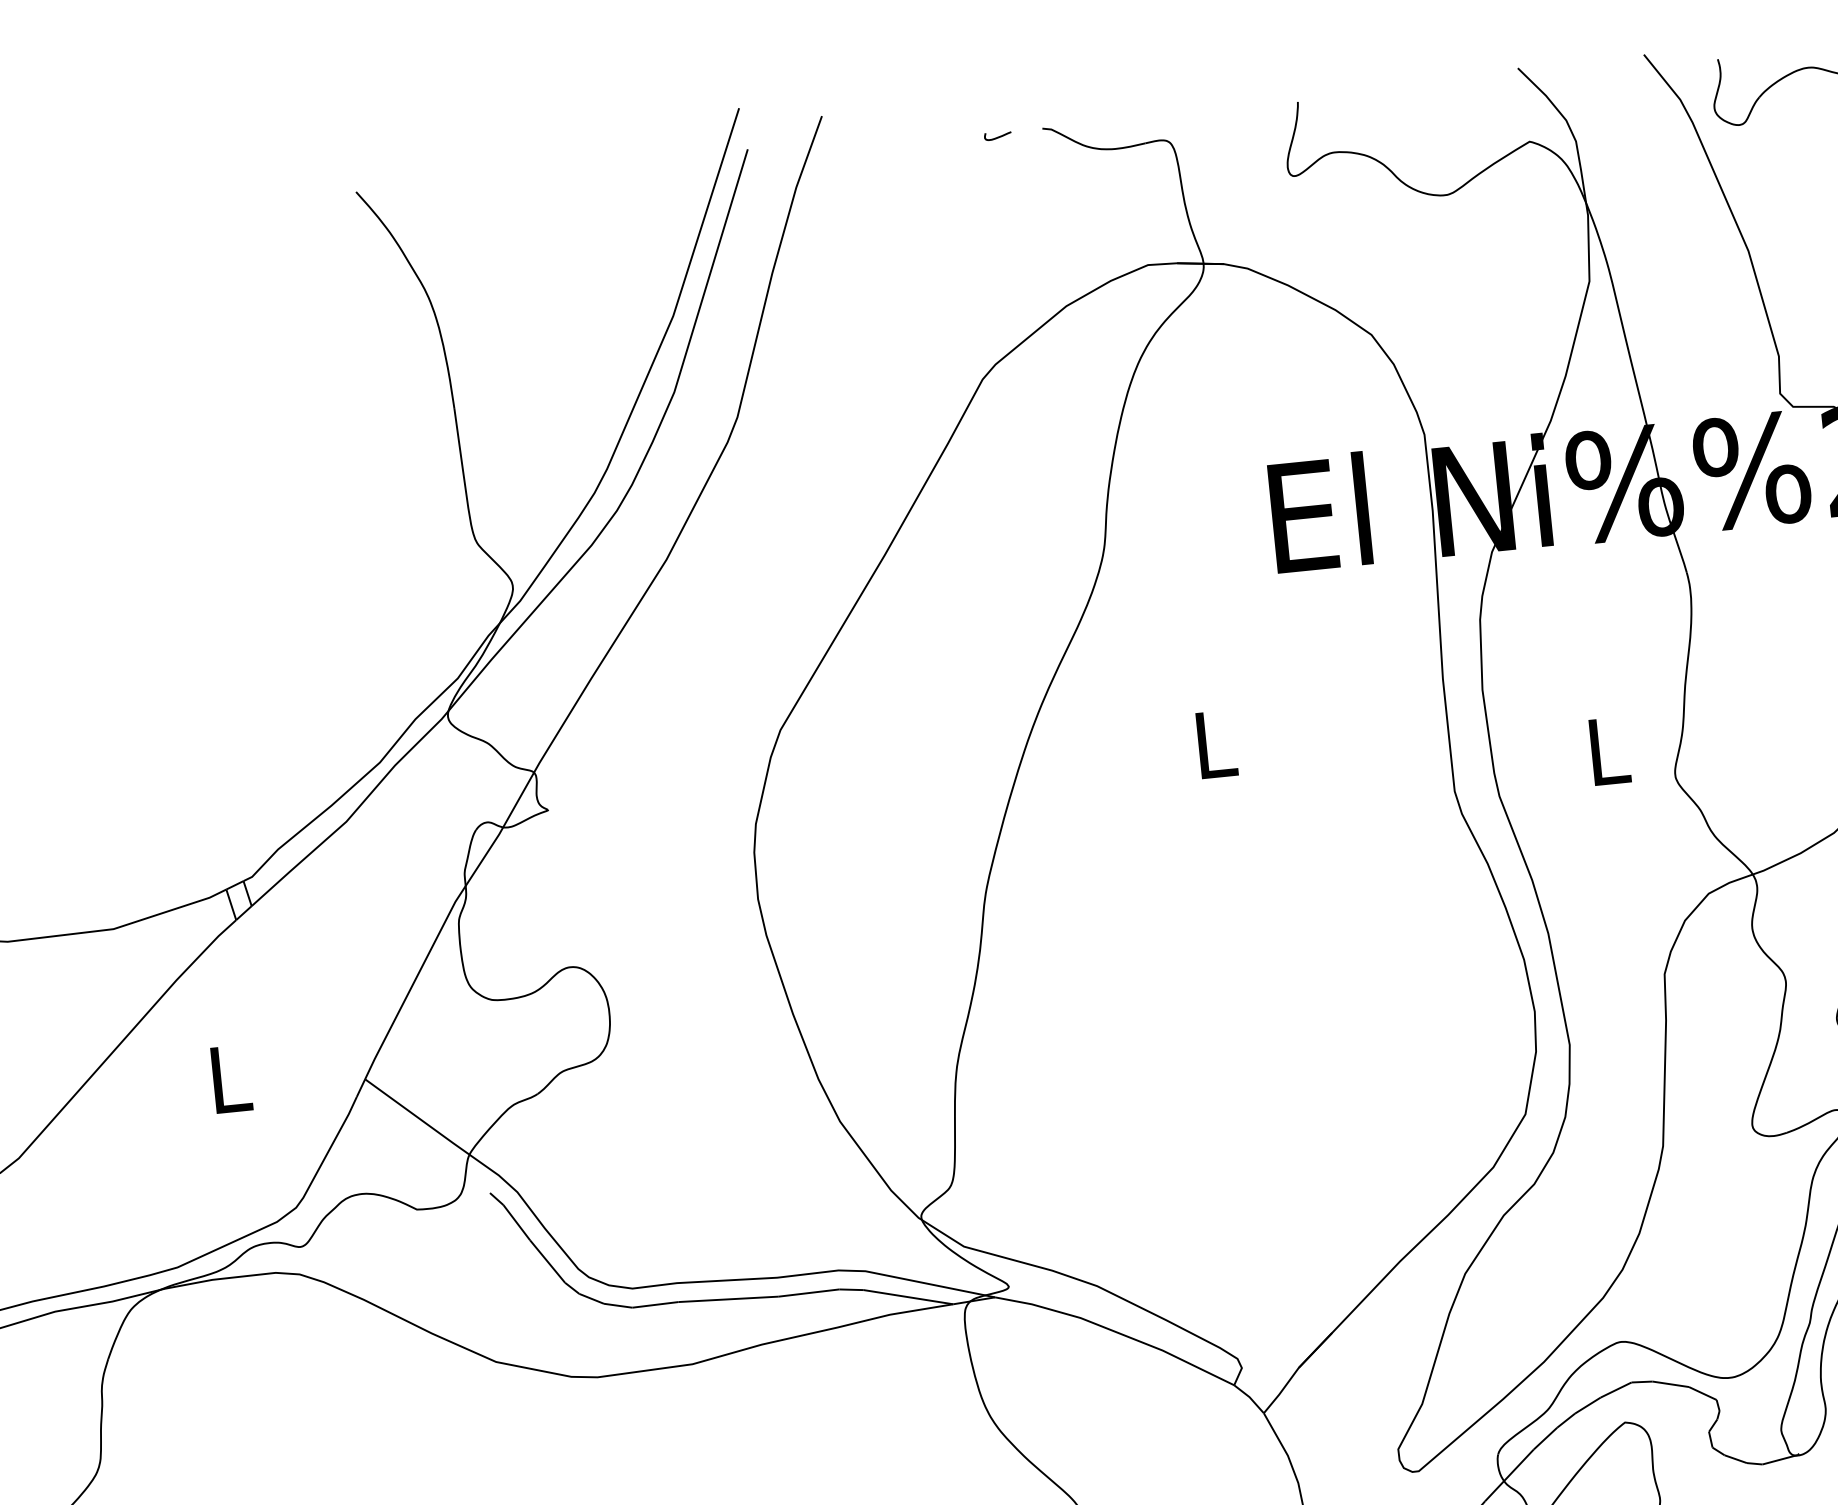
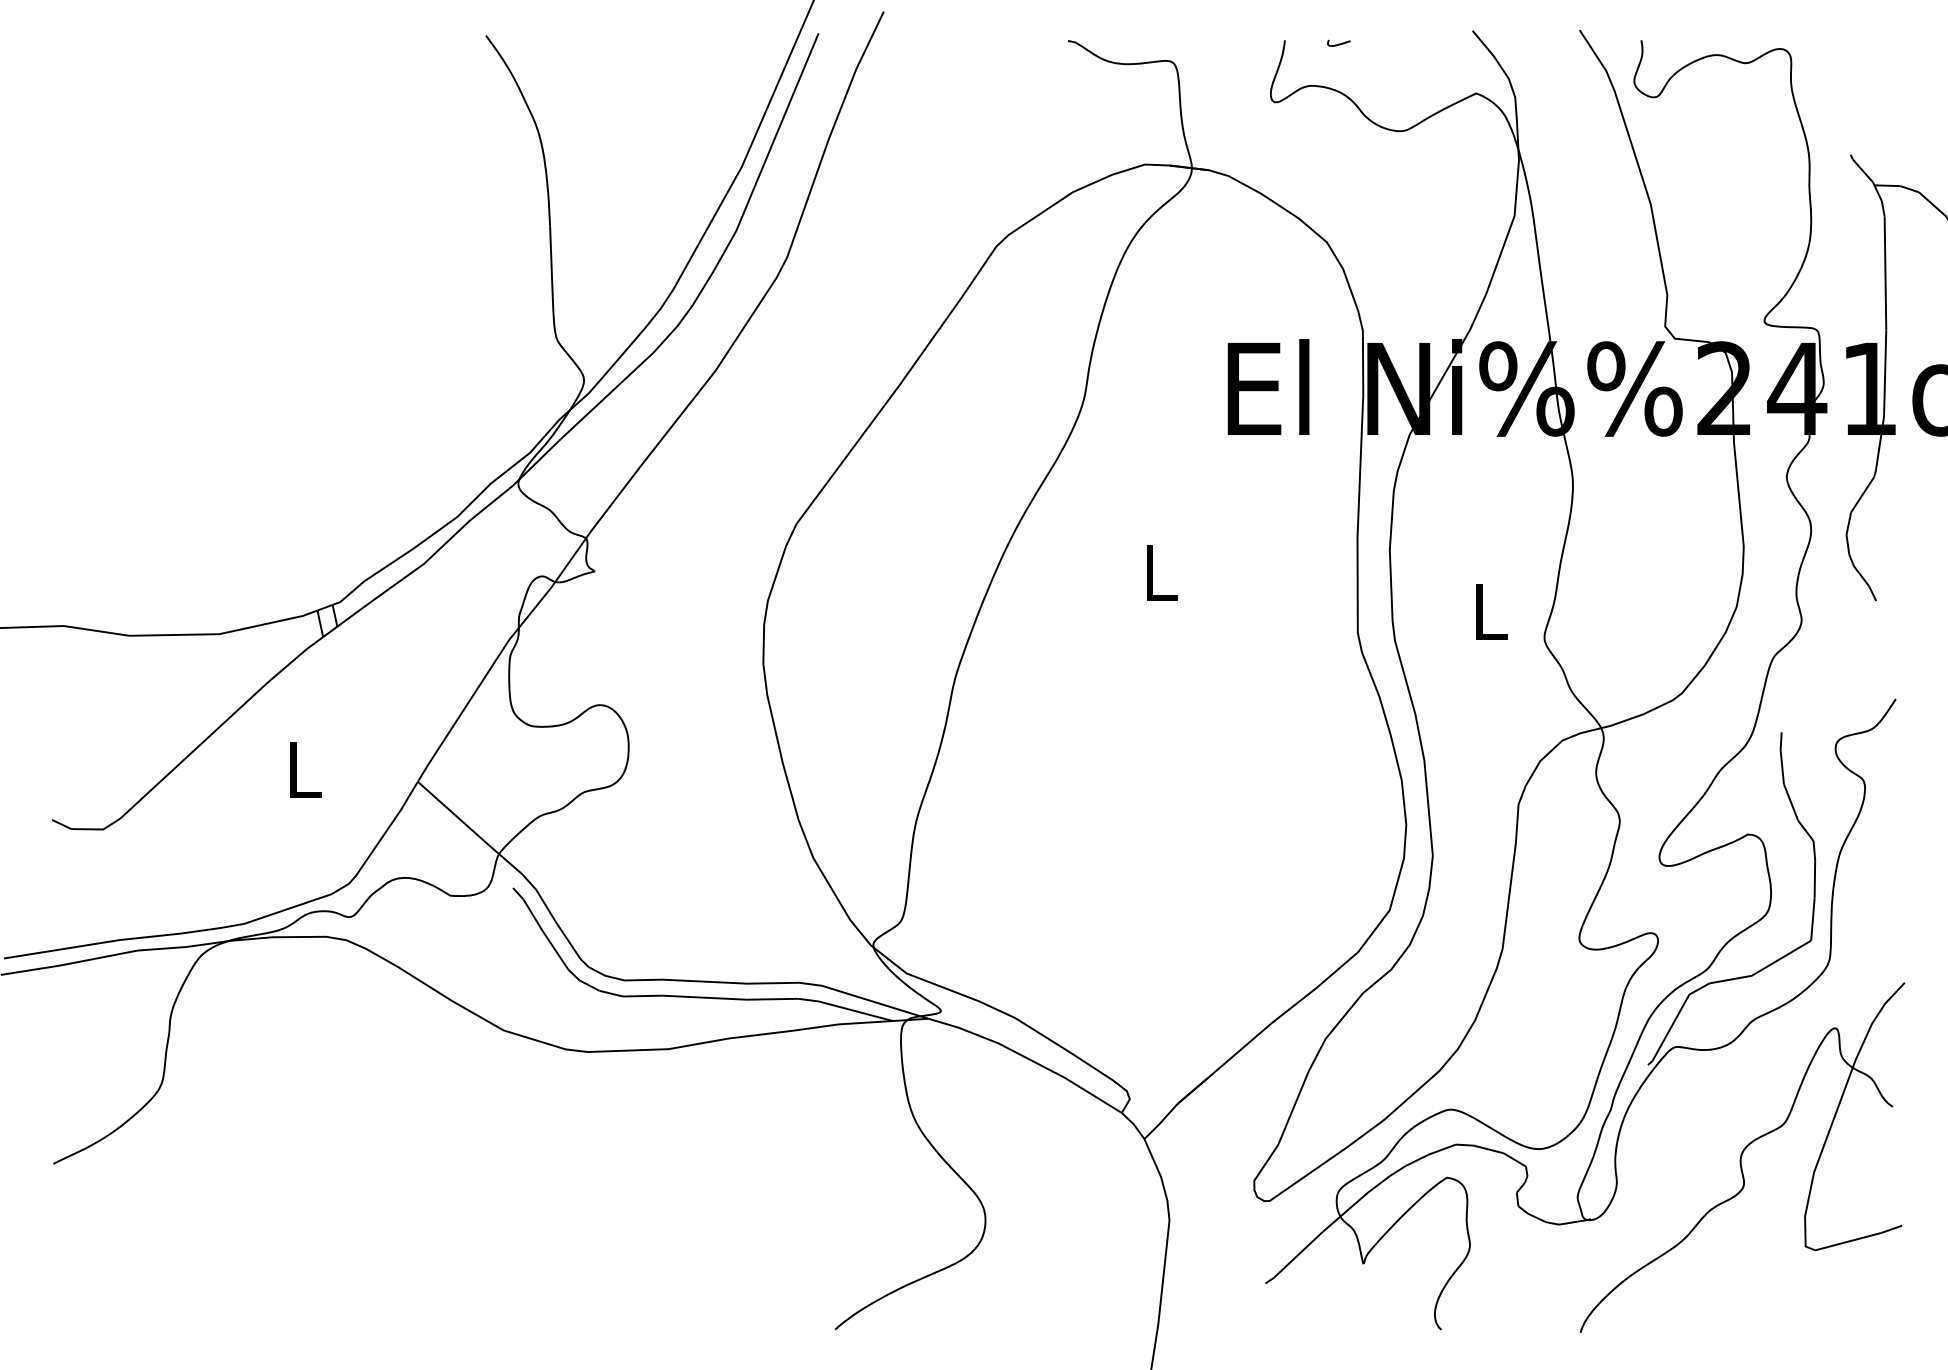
curve: (997, 136) -> (1338, 43), moved

